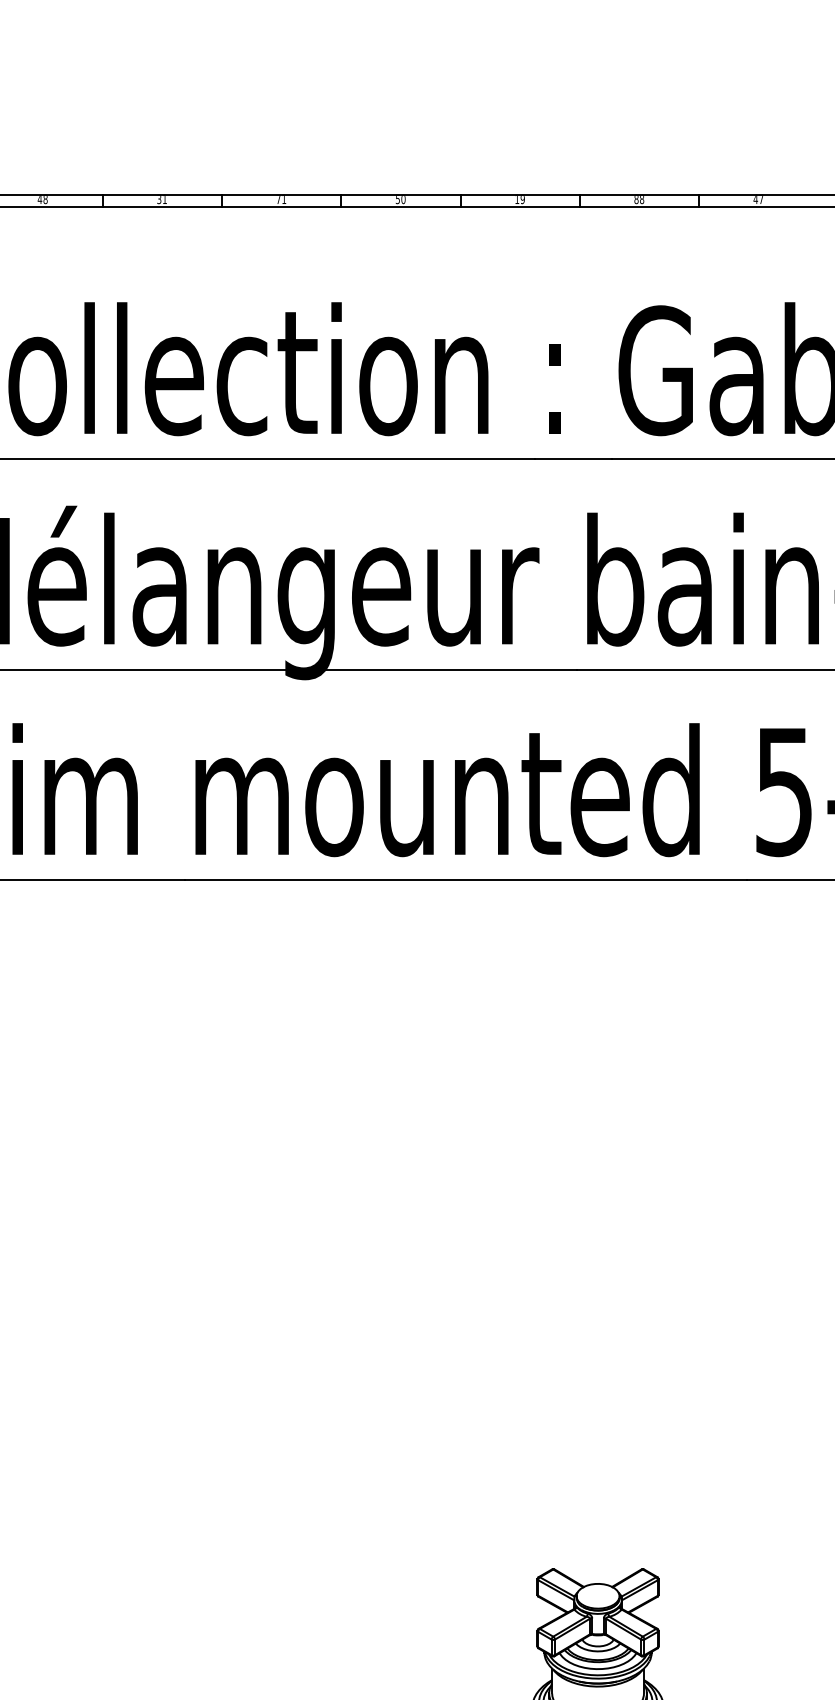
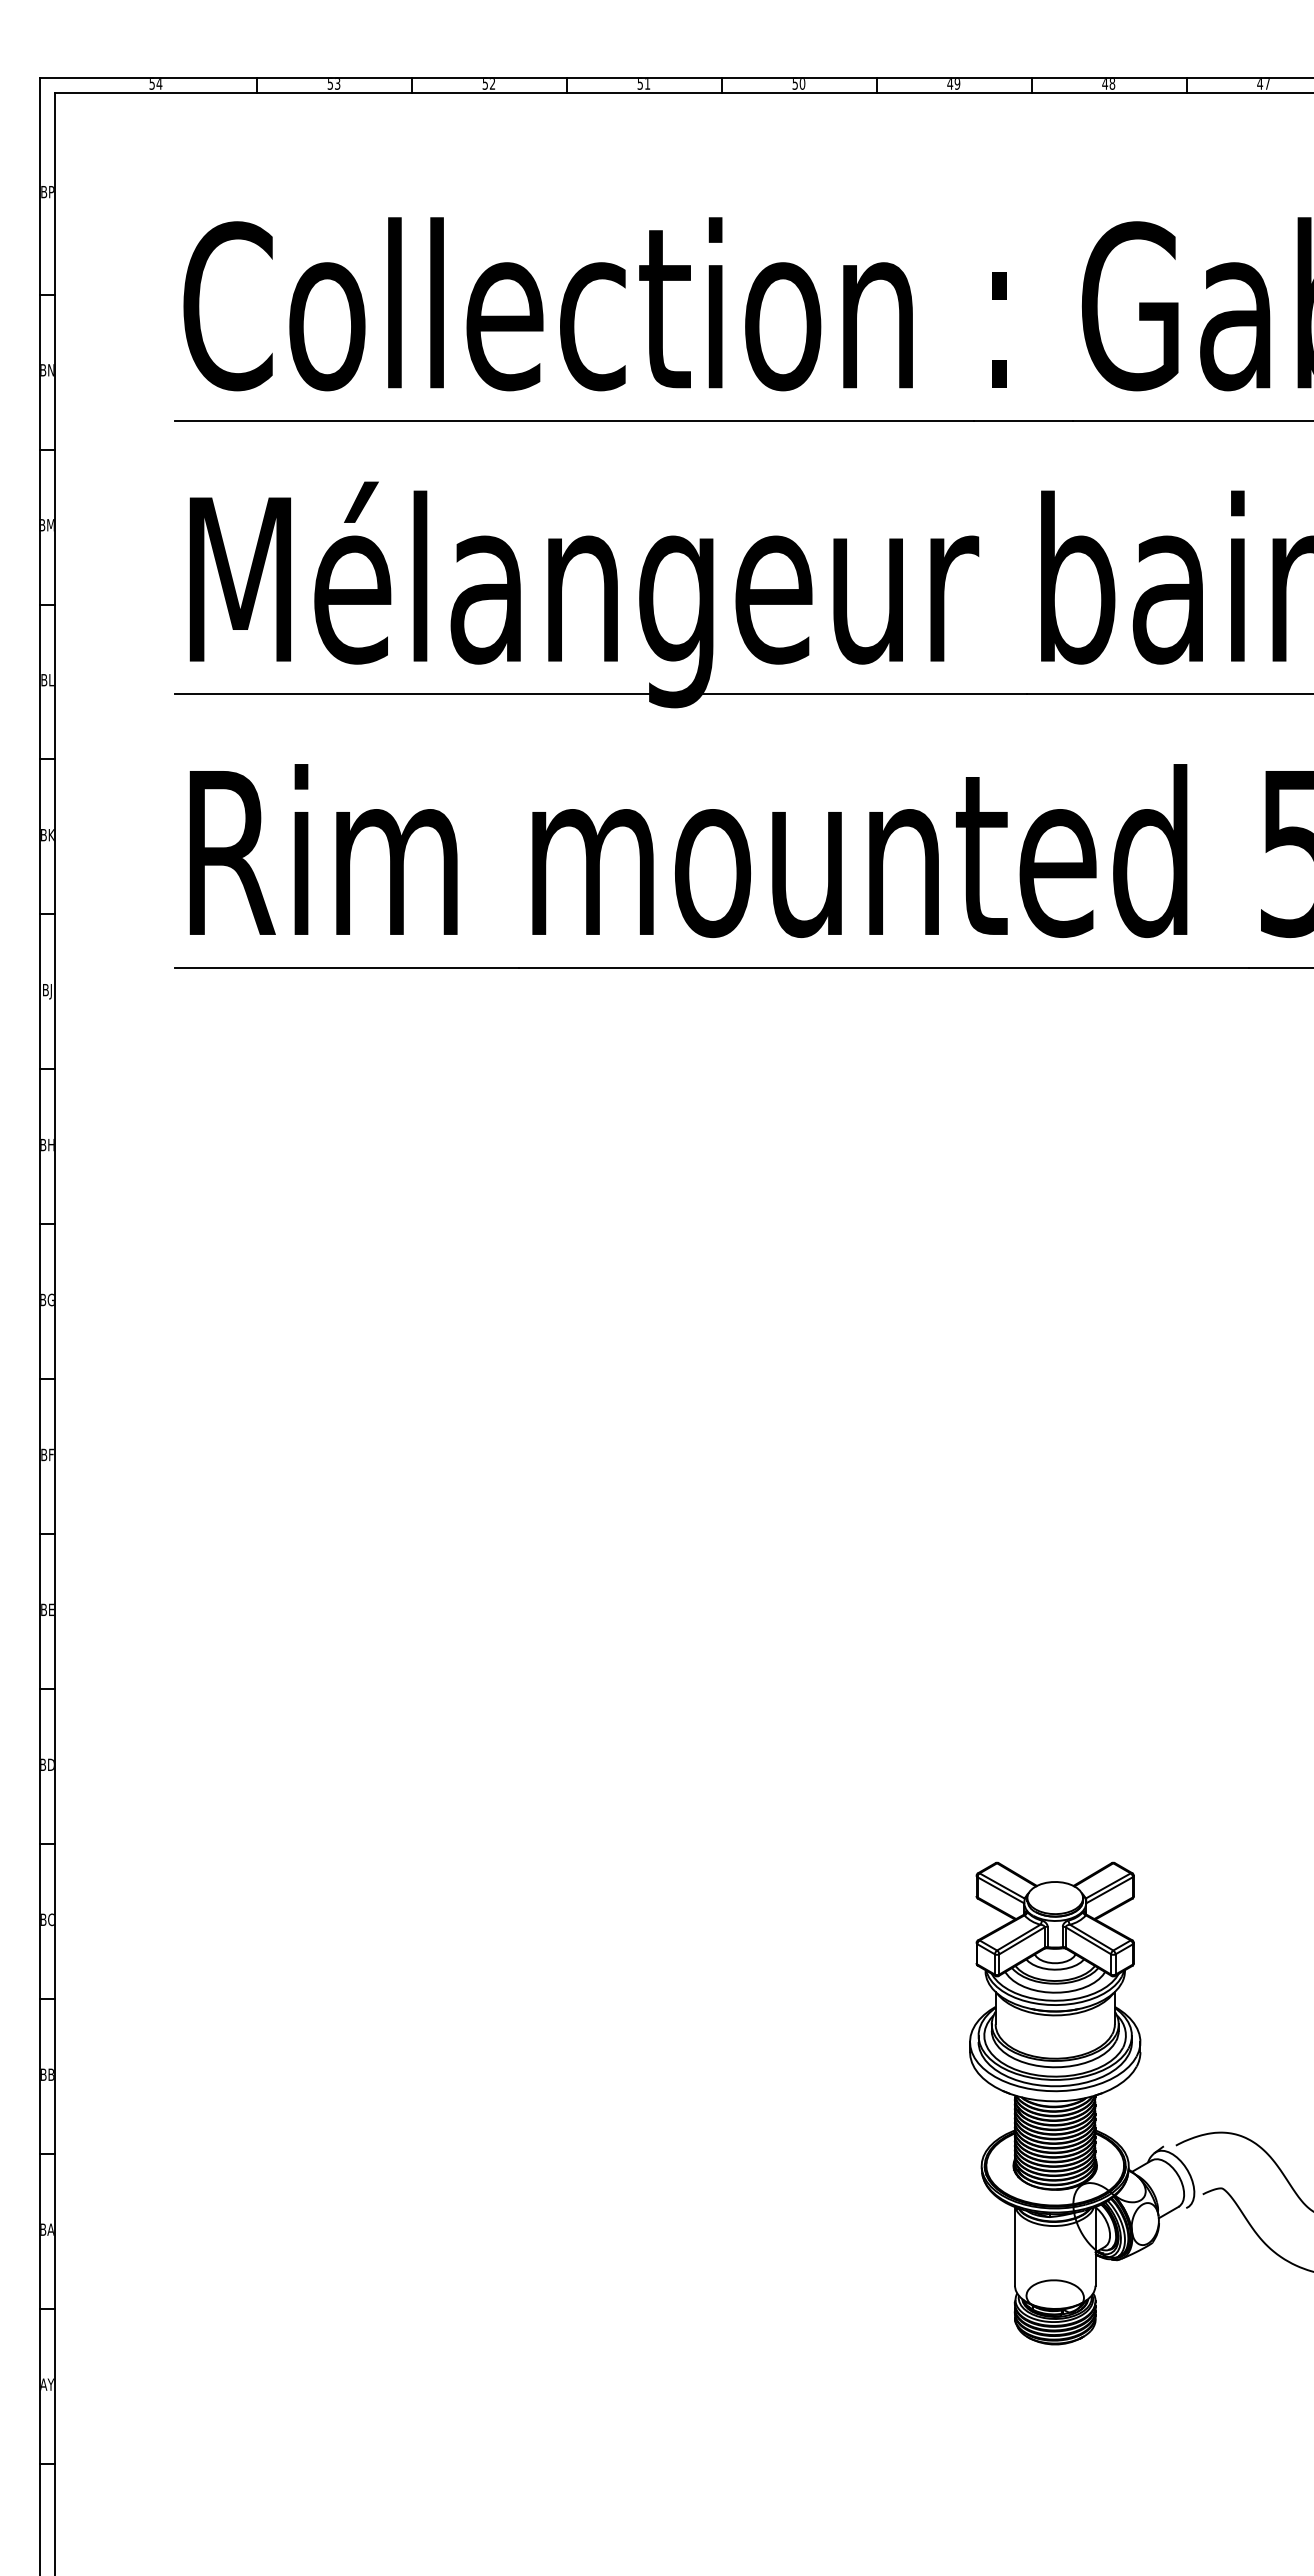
text: (42, 200) -> (333, 84), 48 -> 53
text: (161, 200) -> (488, 84), 31 -> 52
text: (277, 200) -> (639, 84), 71 -> 51
text: (517, 200) -> (950, 84), 19 -> 49
text: (636, 200) -> (1105, 84), 88 -> 48

